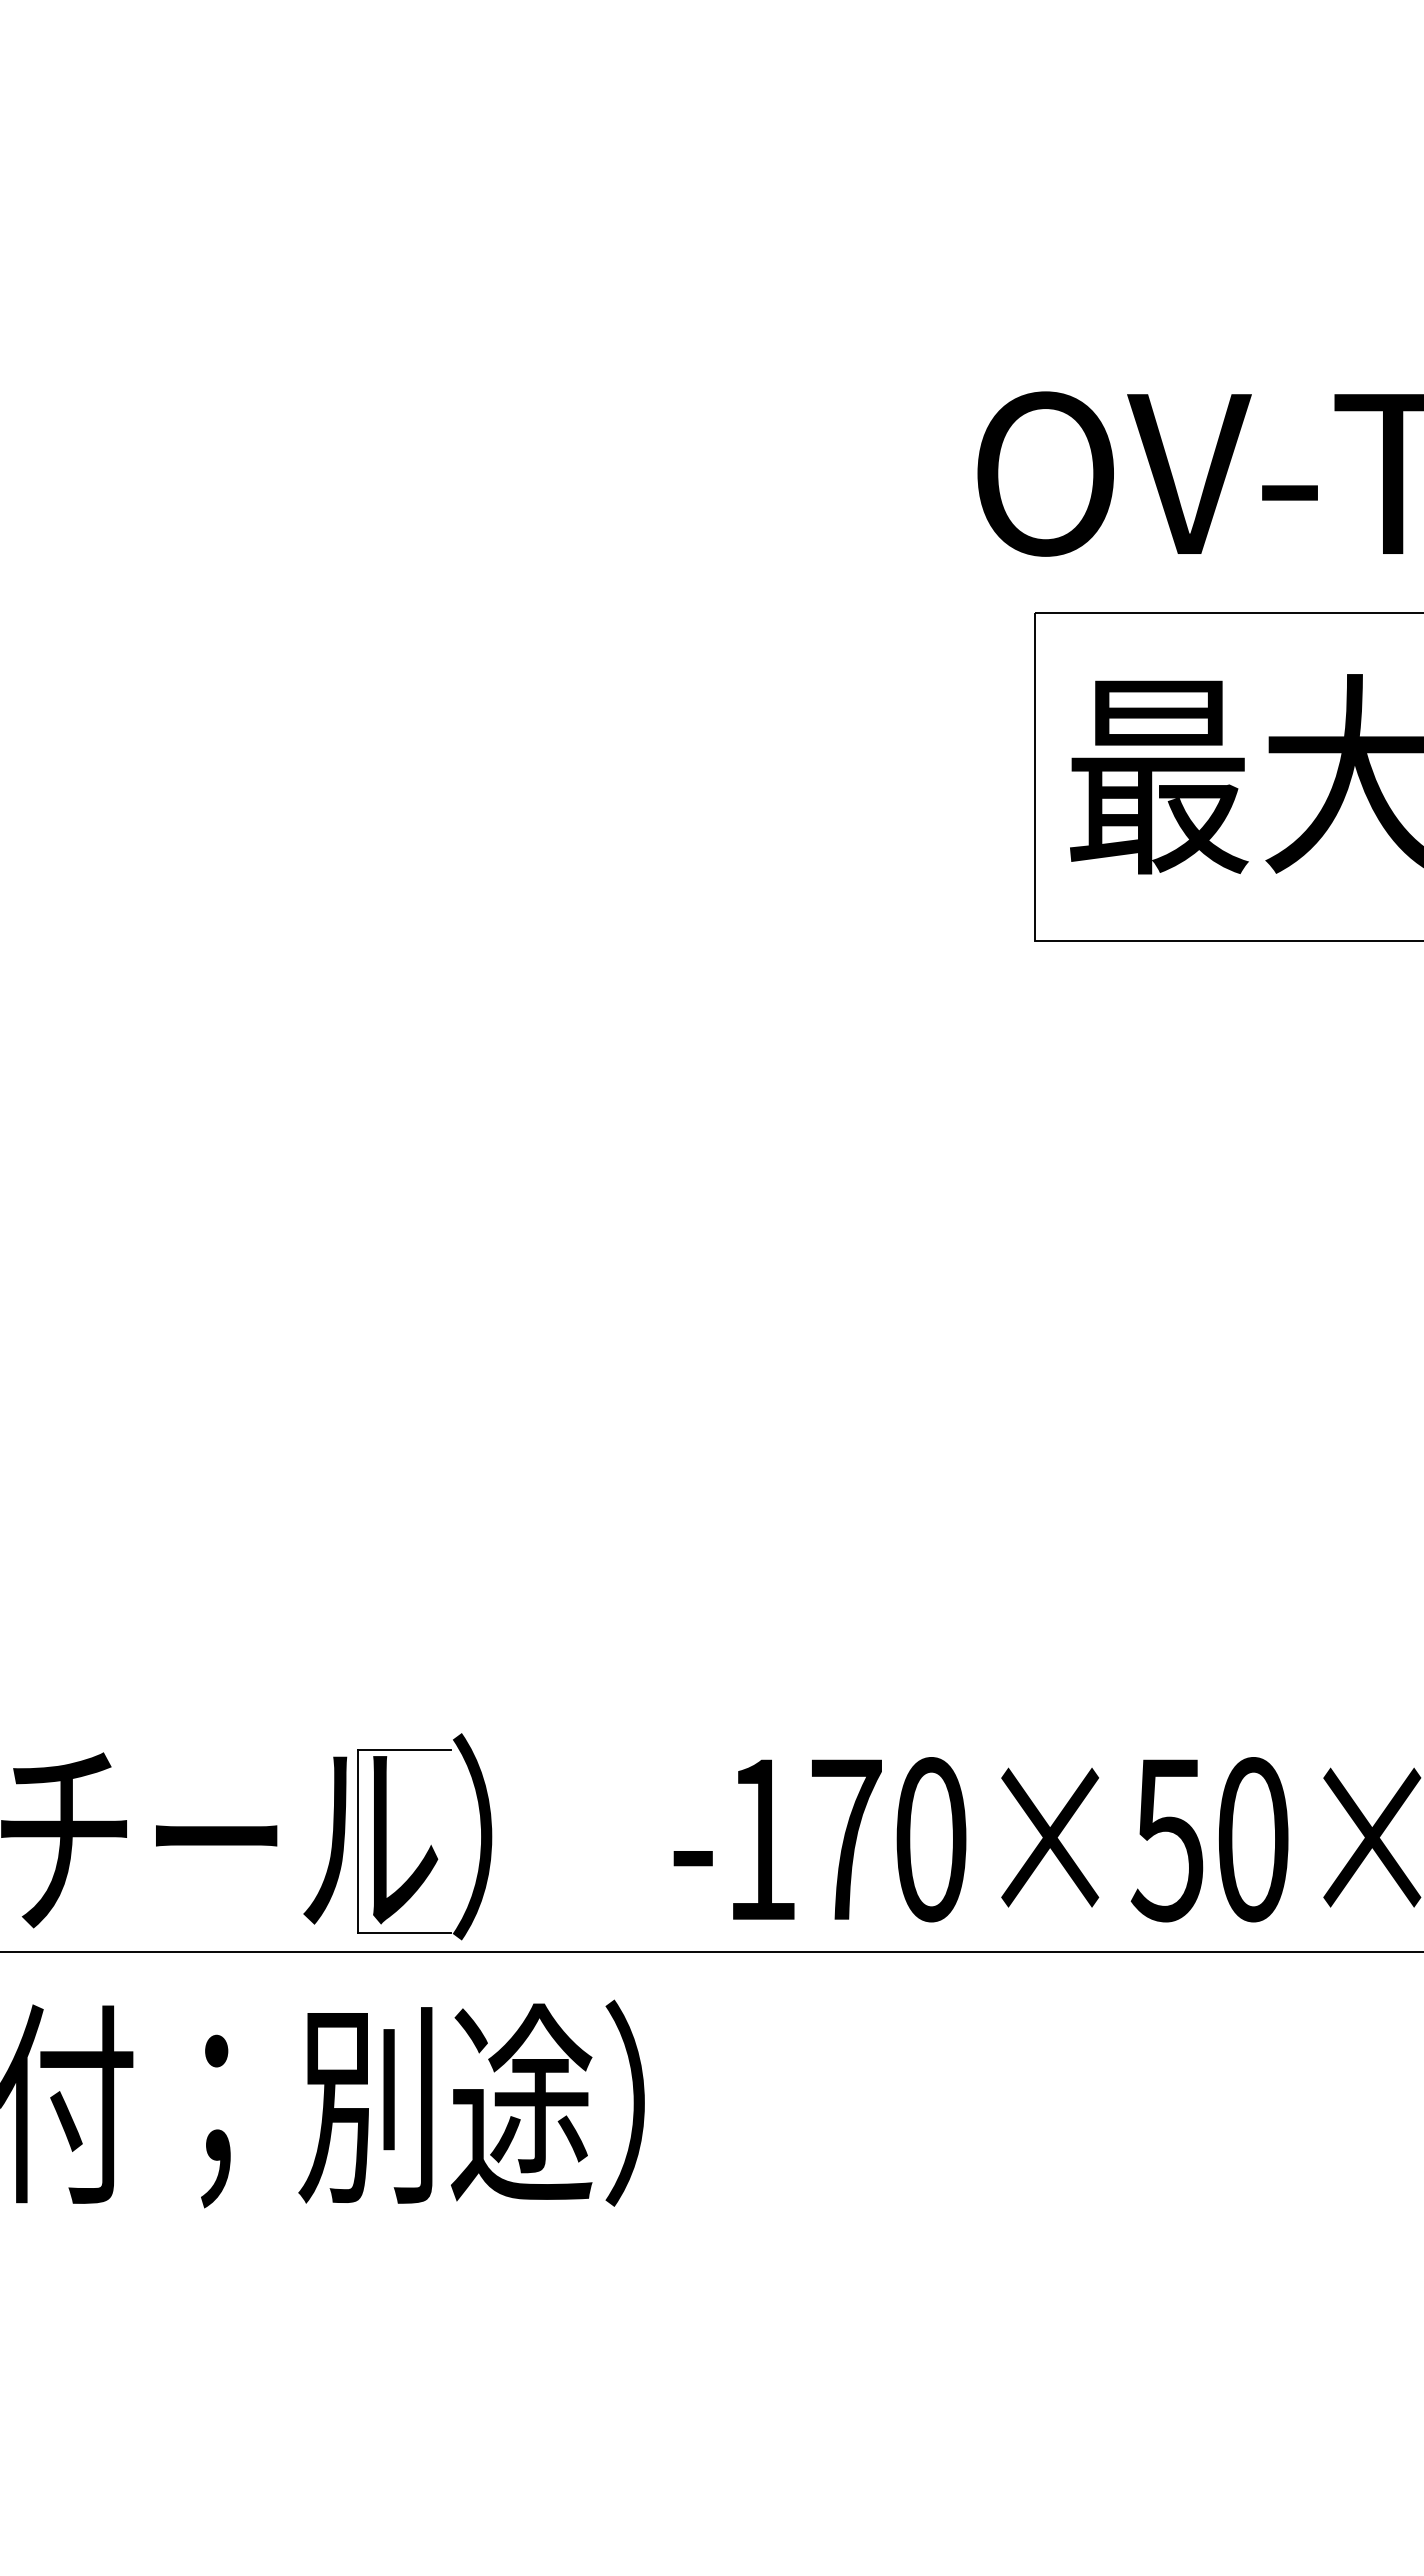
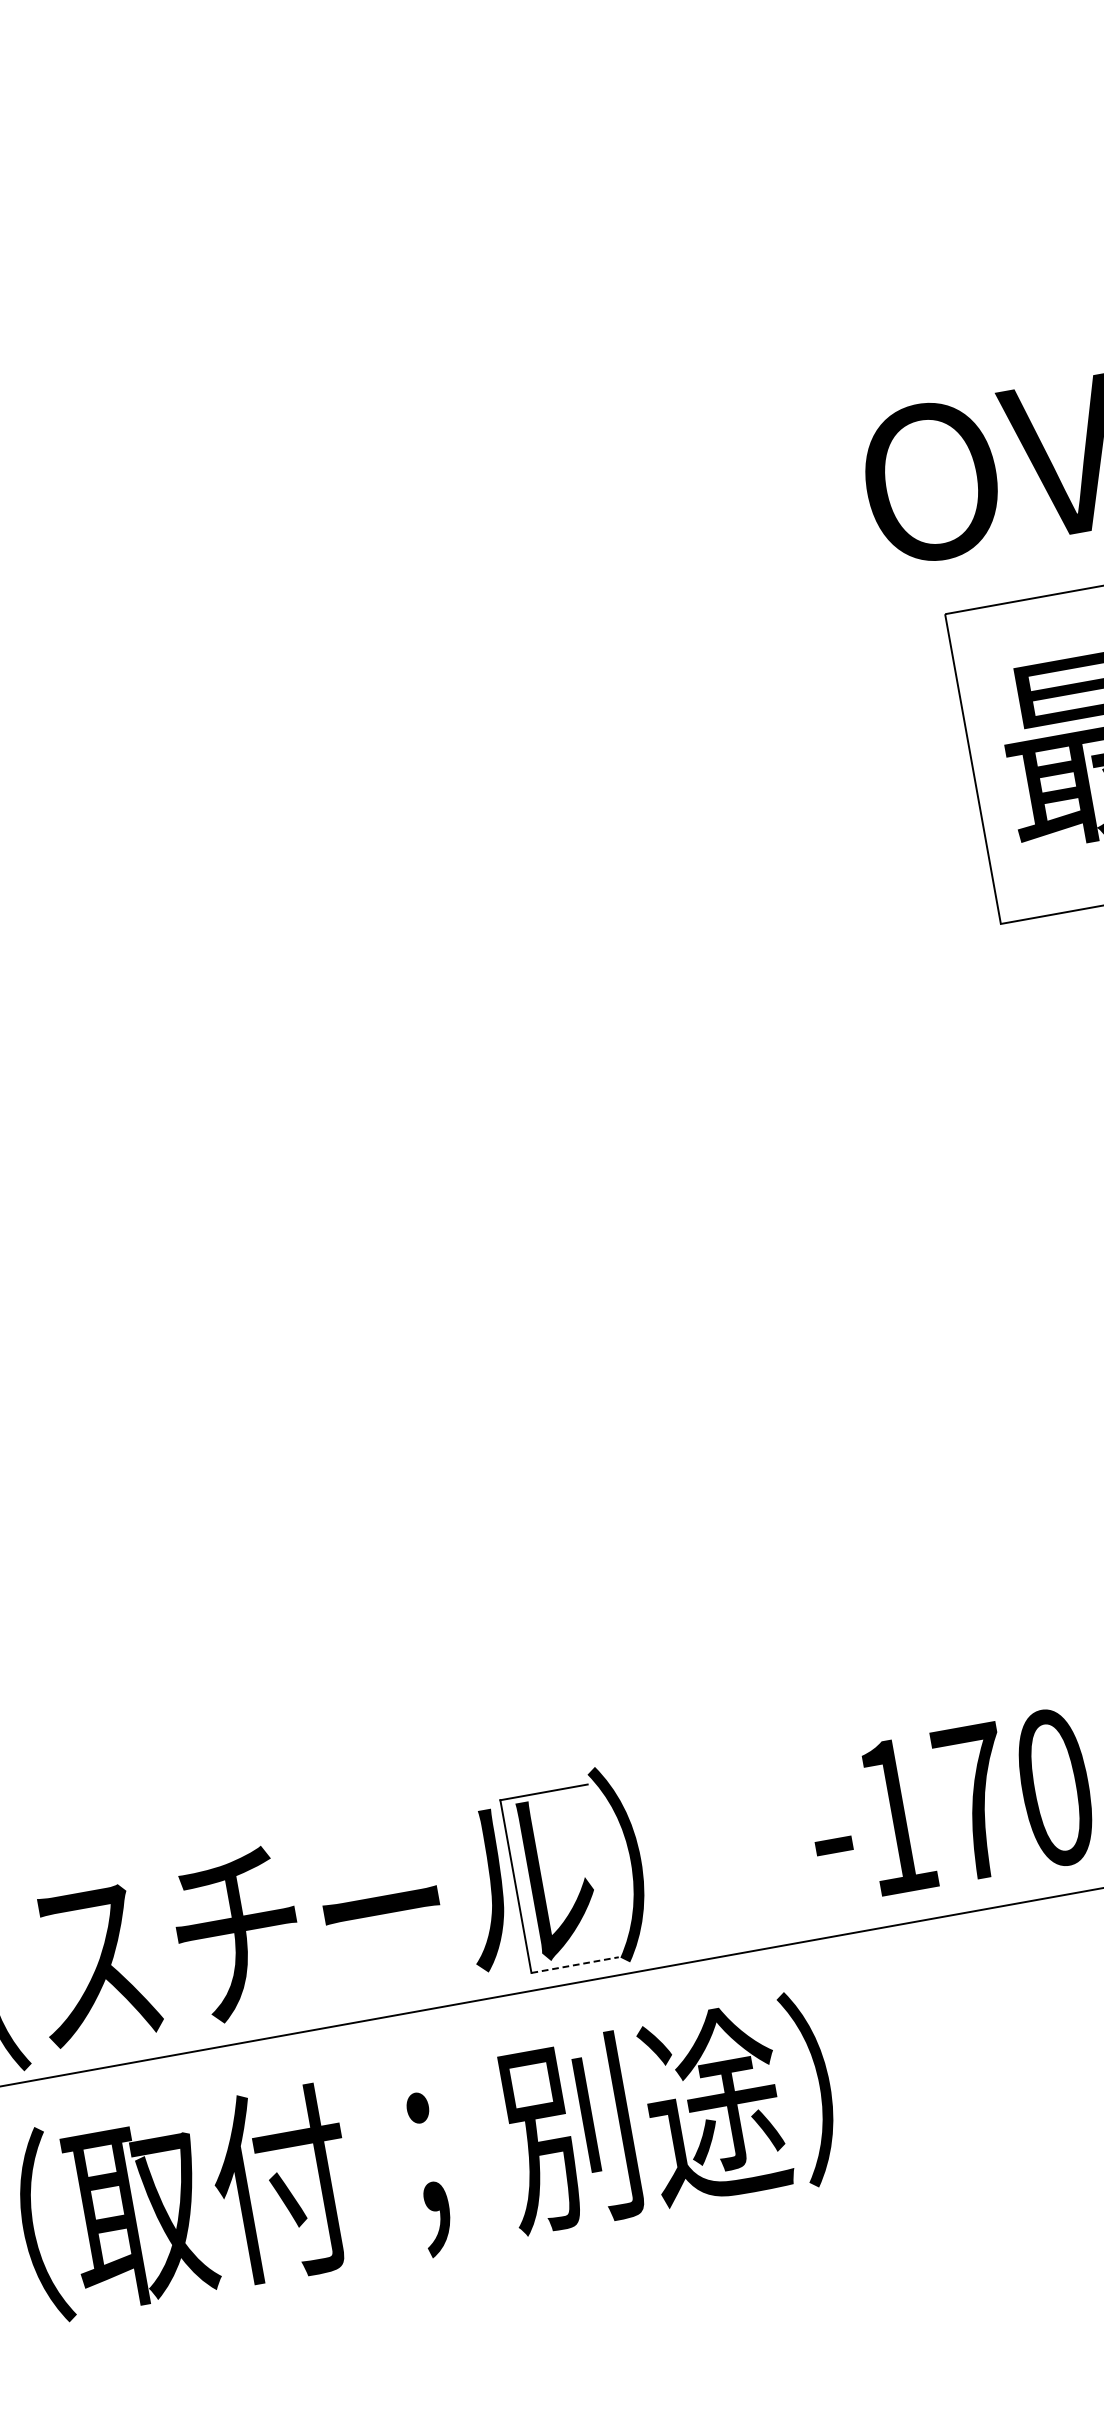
line: (405, 1933) -> (575, 1965), solid -> dashed

